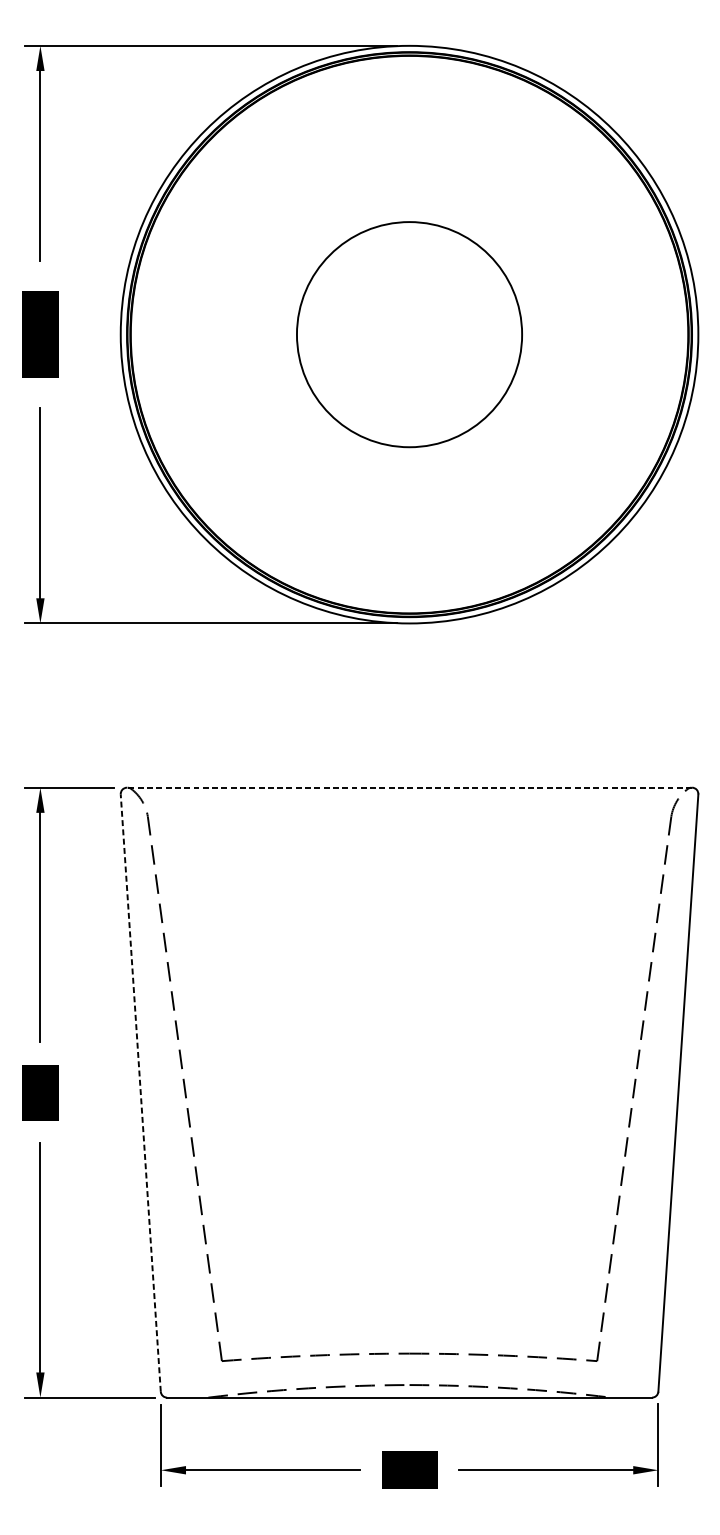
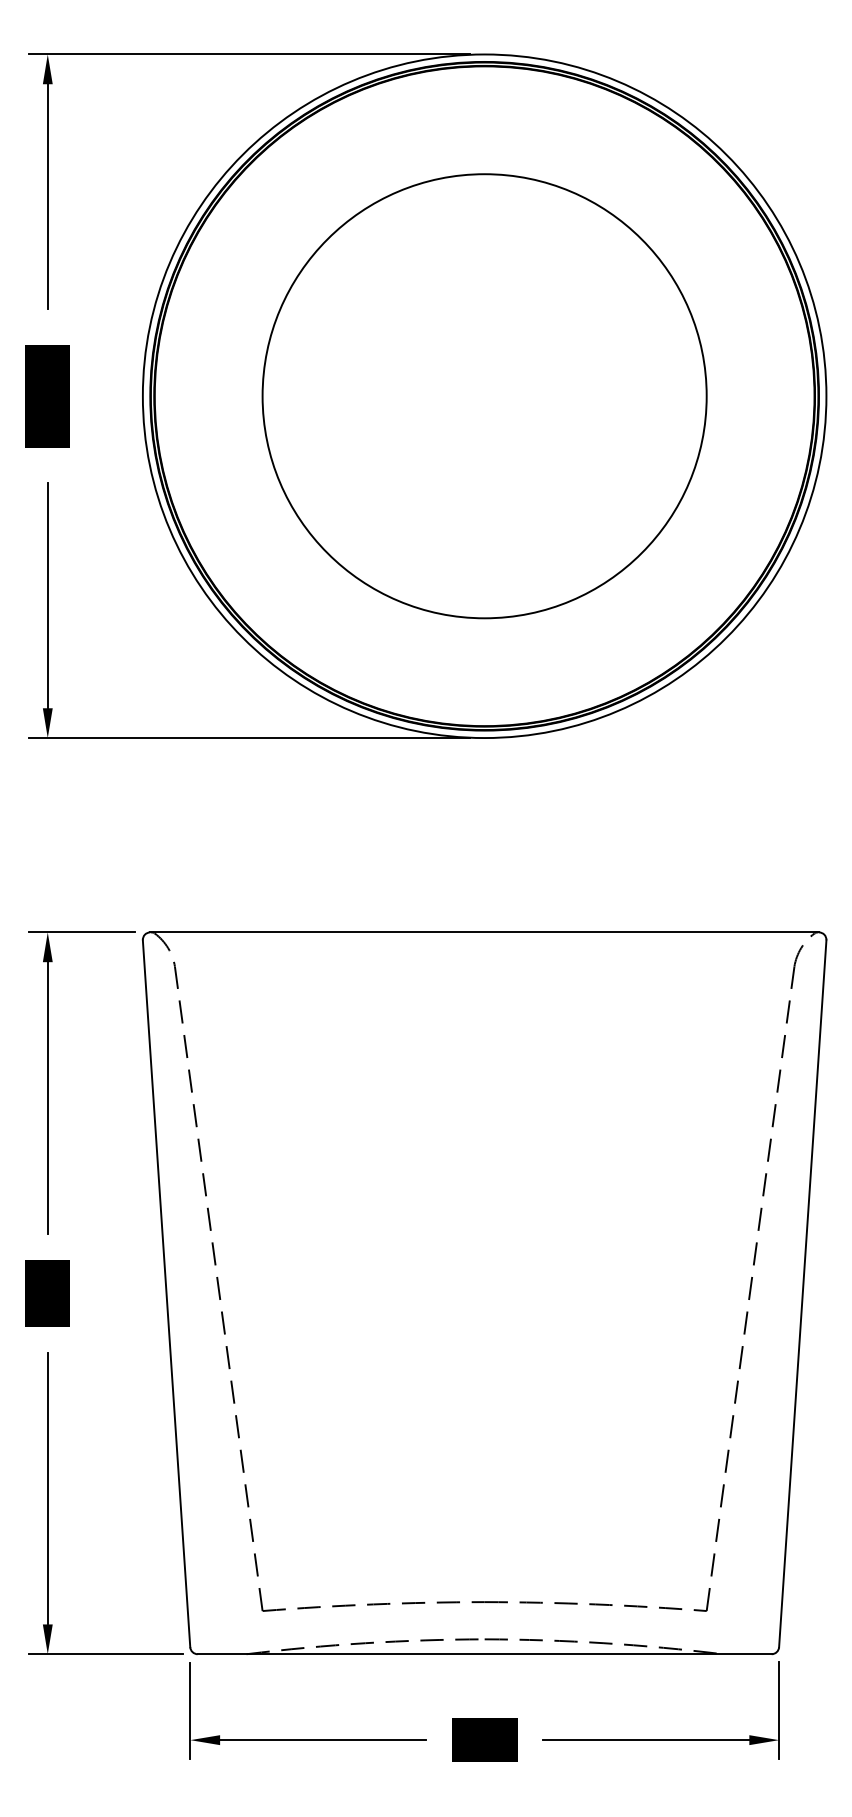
circle: (409, 334) -> (484, 396), size x1.67
line: (409, 787) -> (484, 932), dashed -> solid
line: (140, 1092) -> (166, 1293), dashed -> solid

